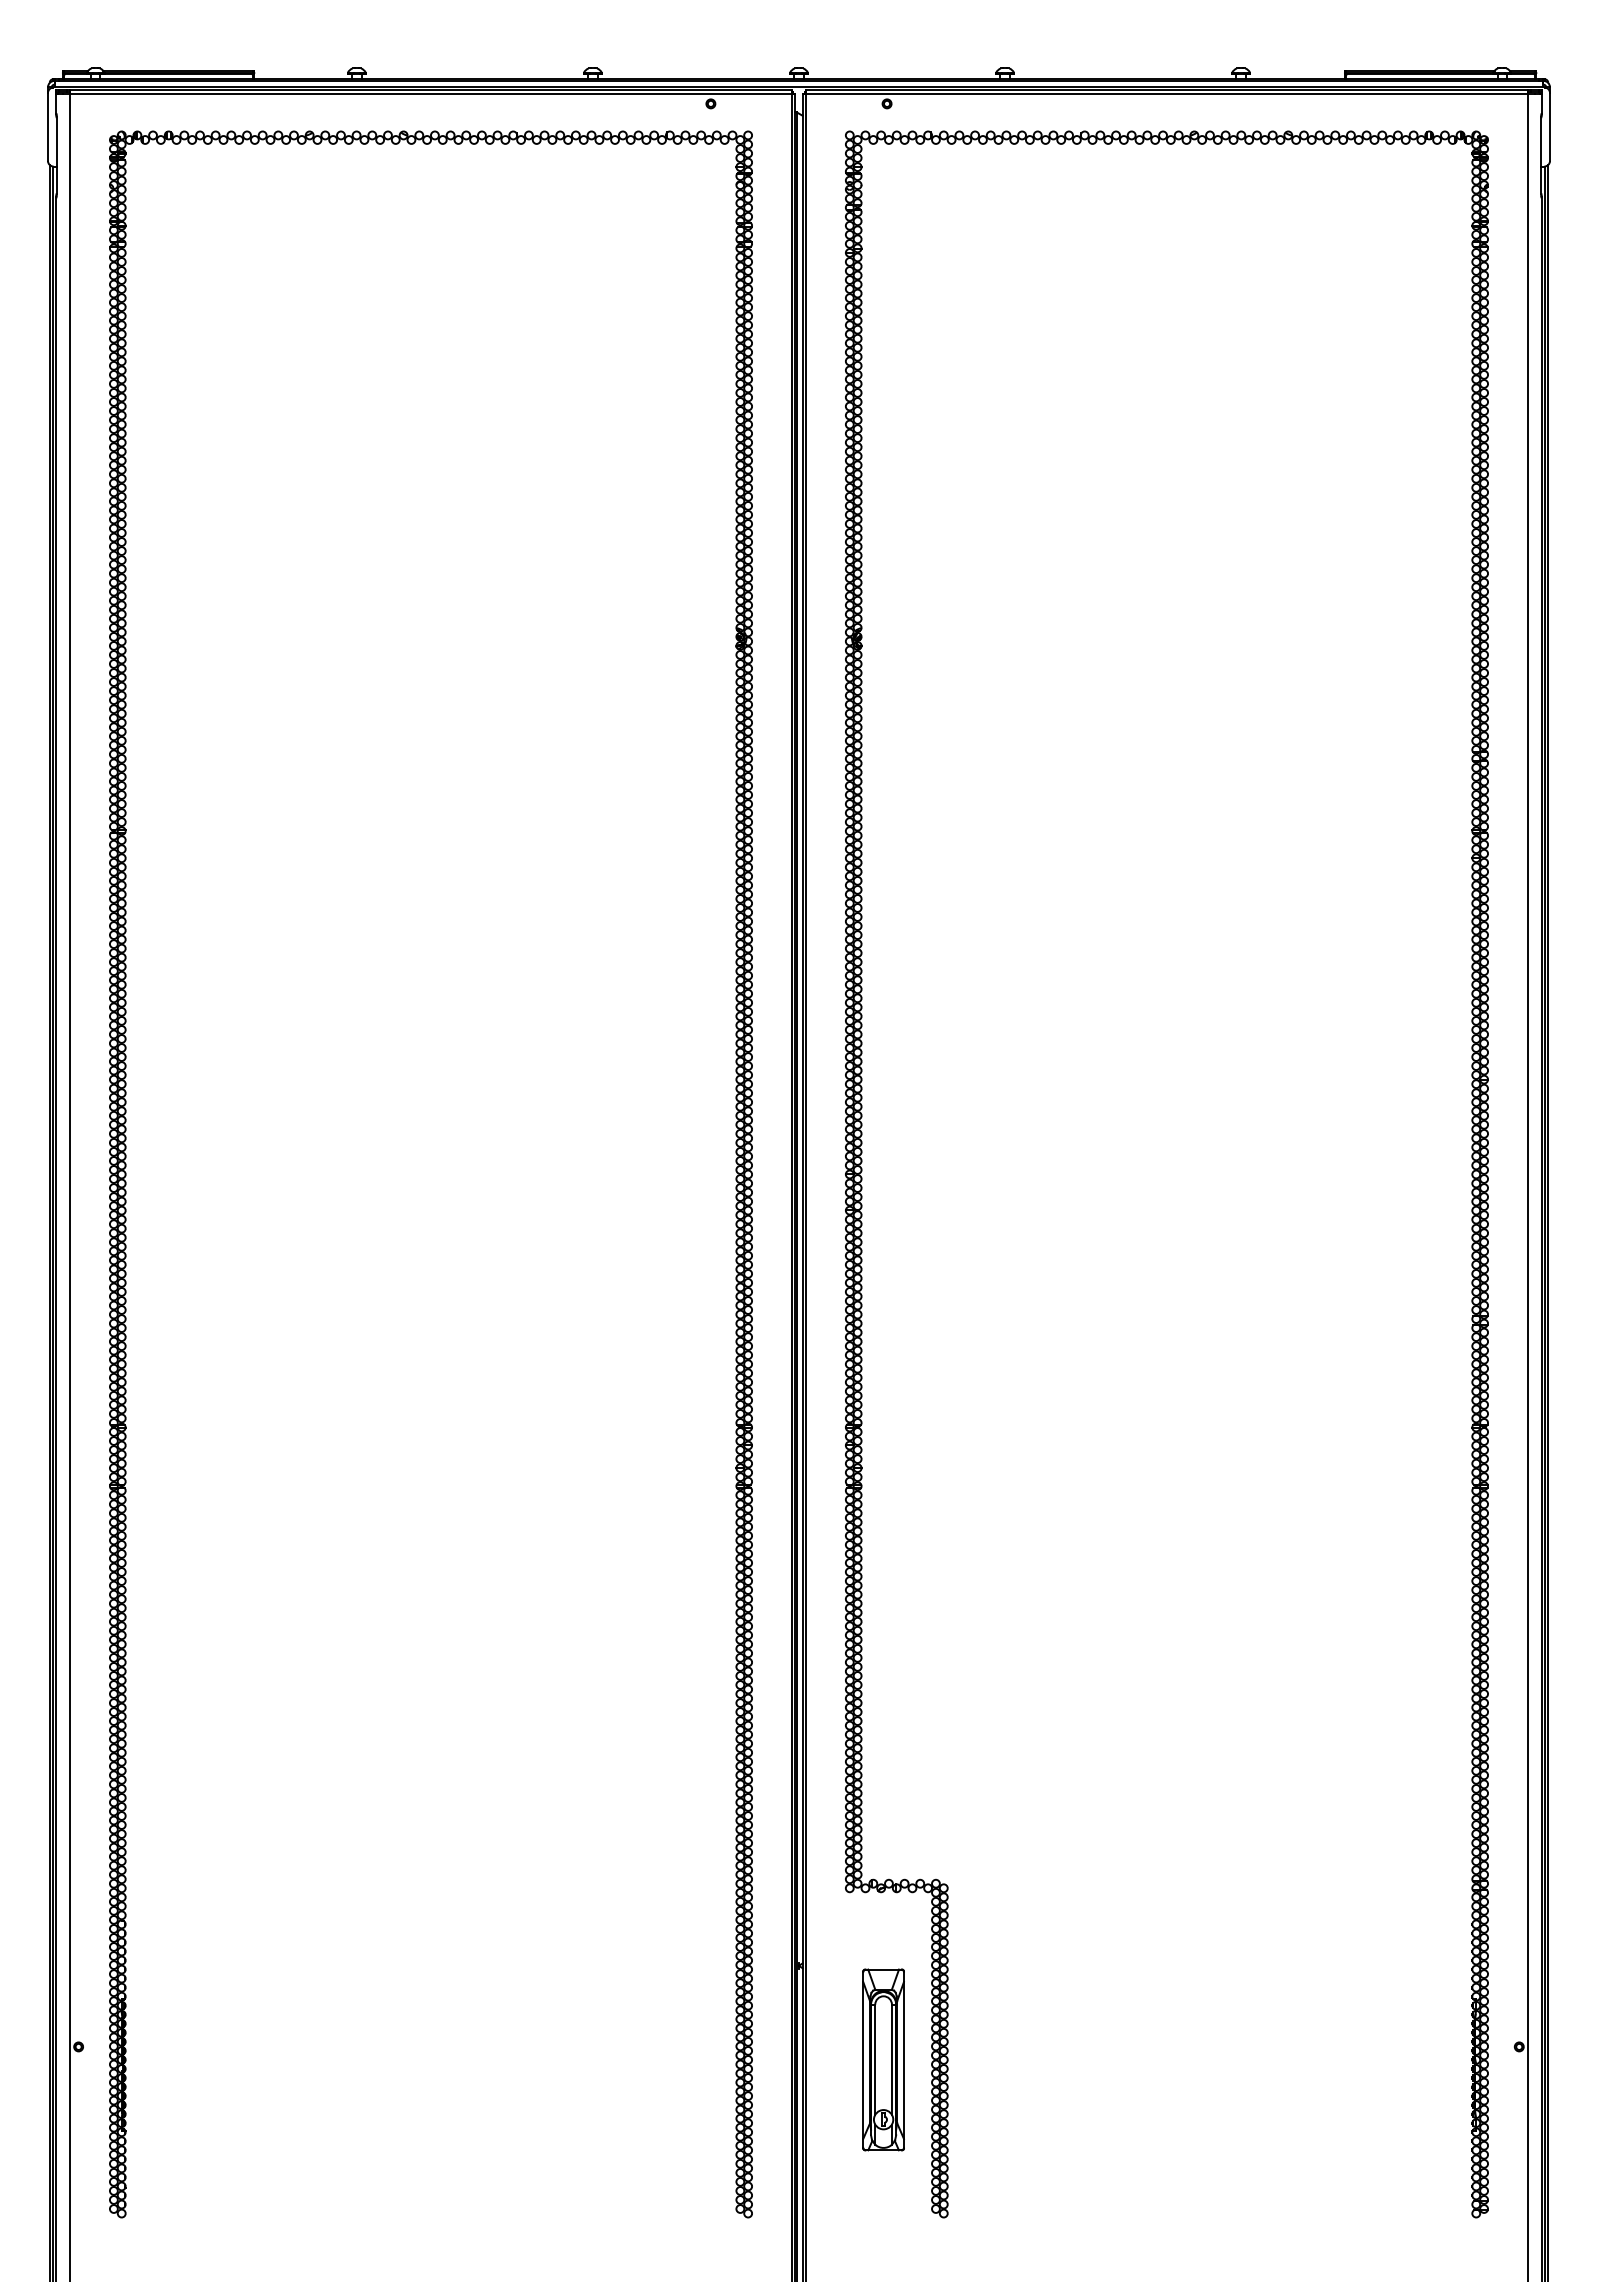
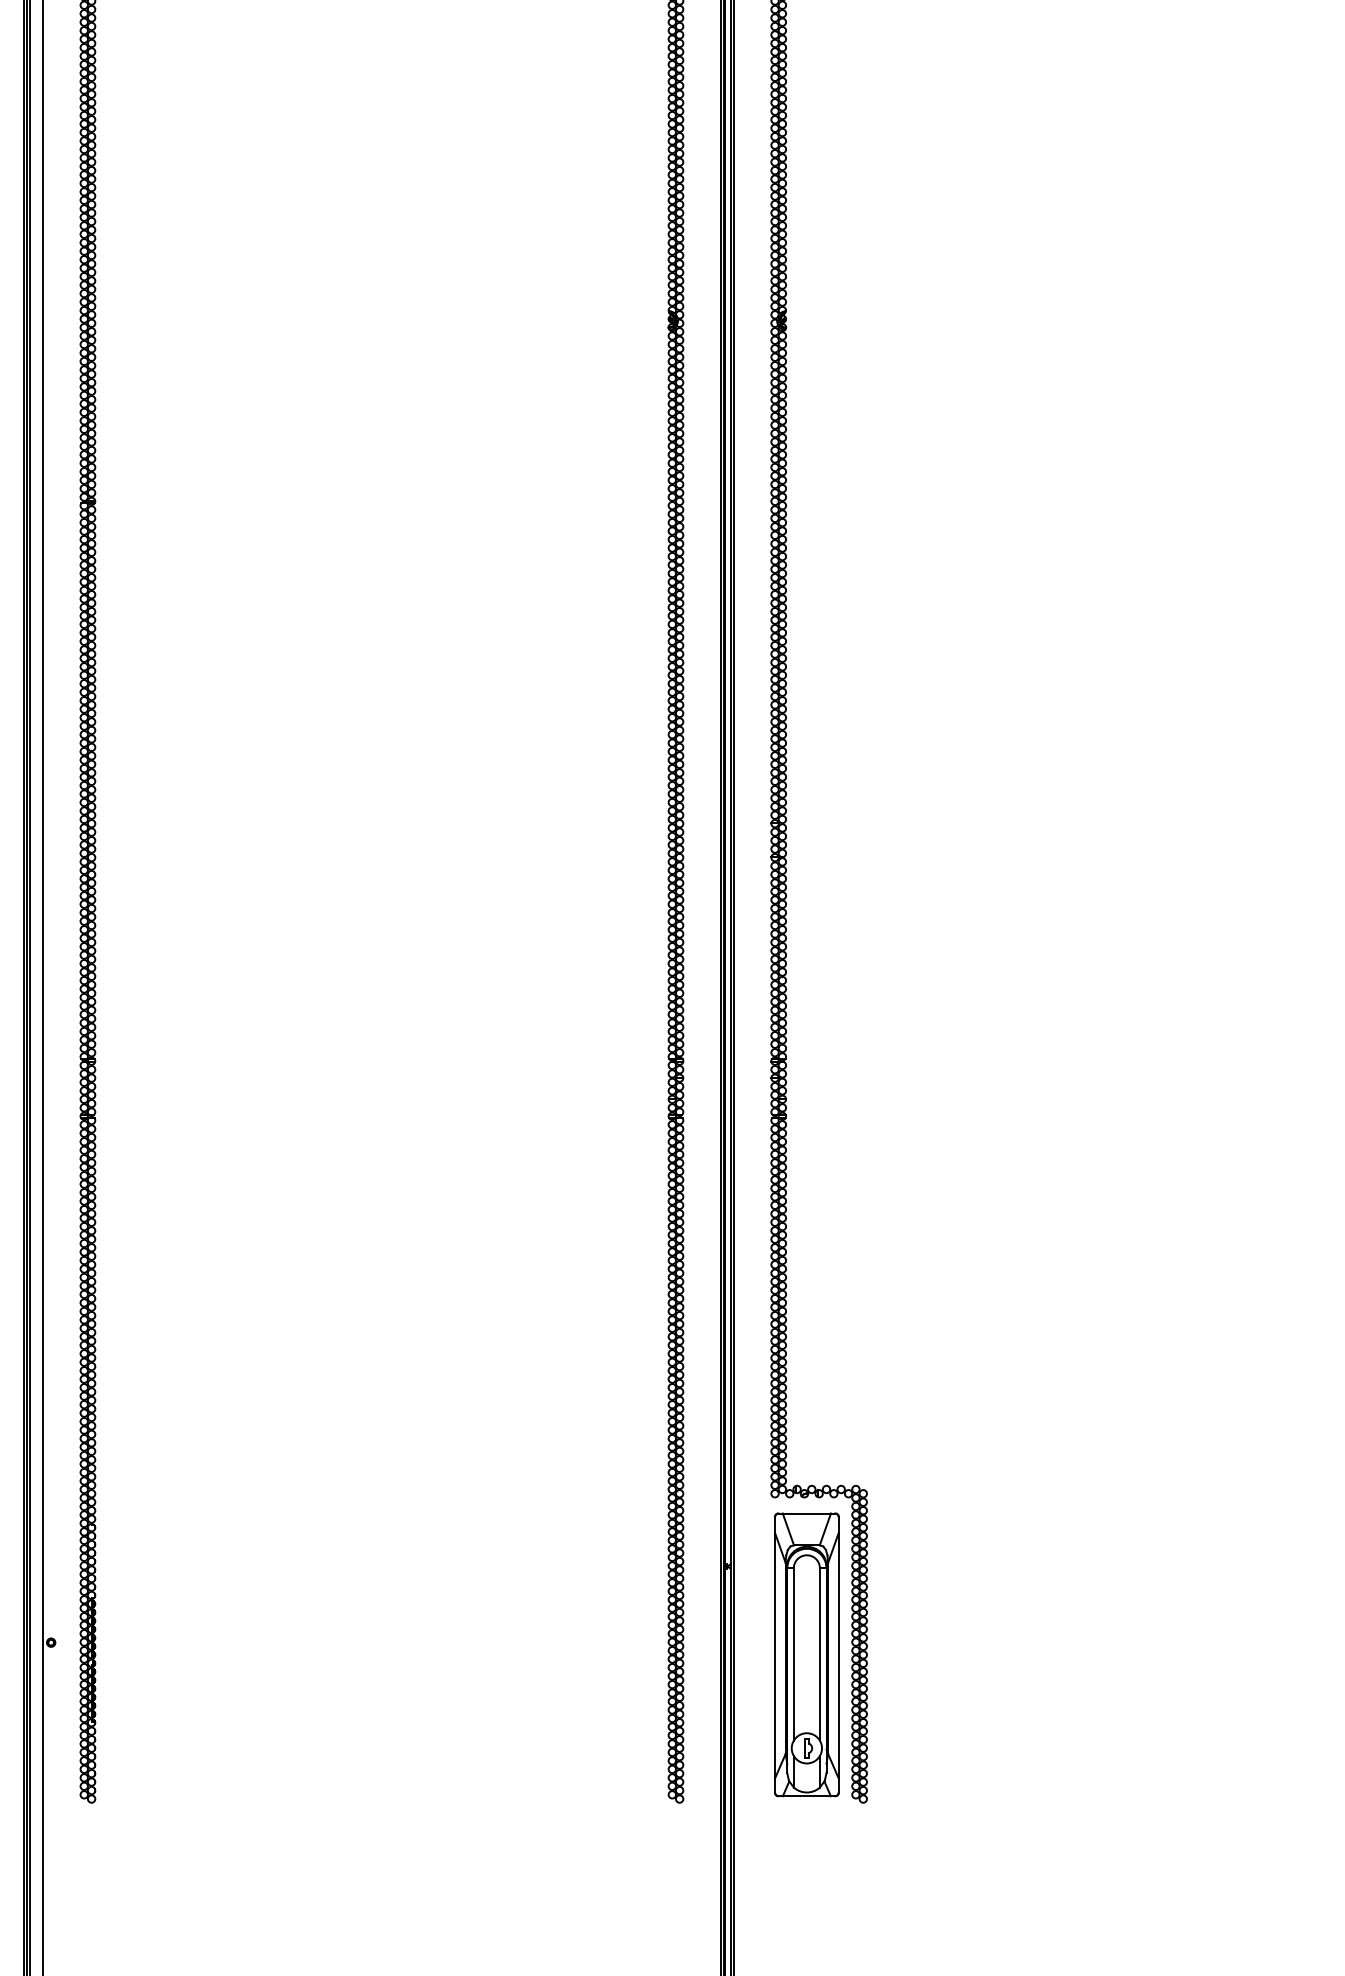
part: (883, 2059) -> (806, 1654), size x1.67

